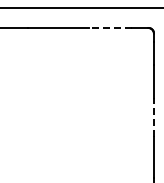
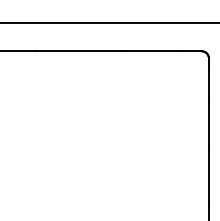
line: (110, 28) -> (149, 51), dashed -> solid
line: (153, 117) -> (208, 174), dashed -> solid

